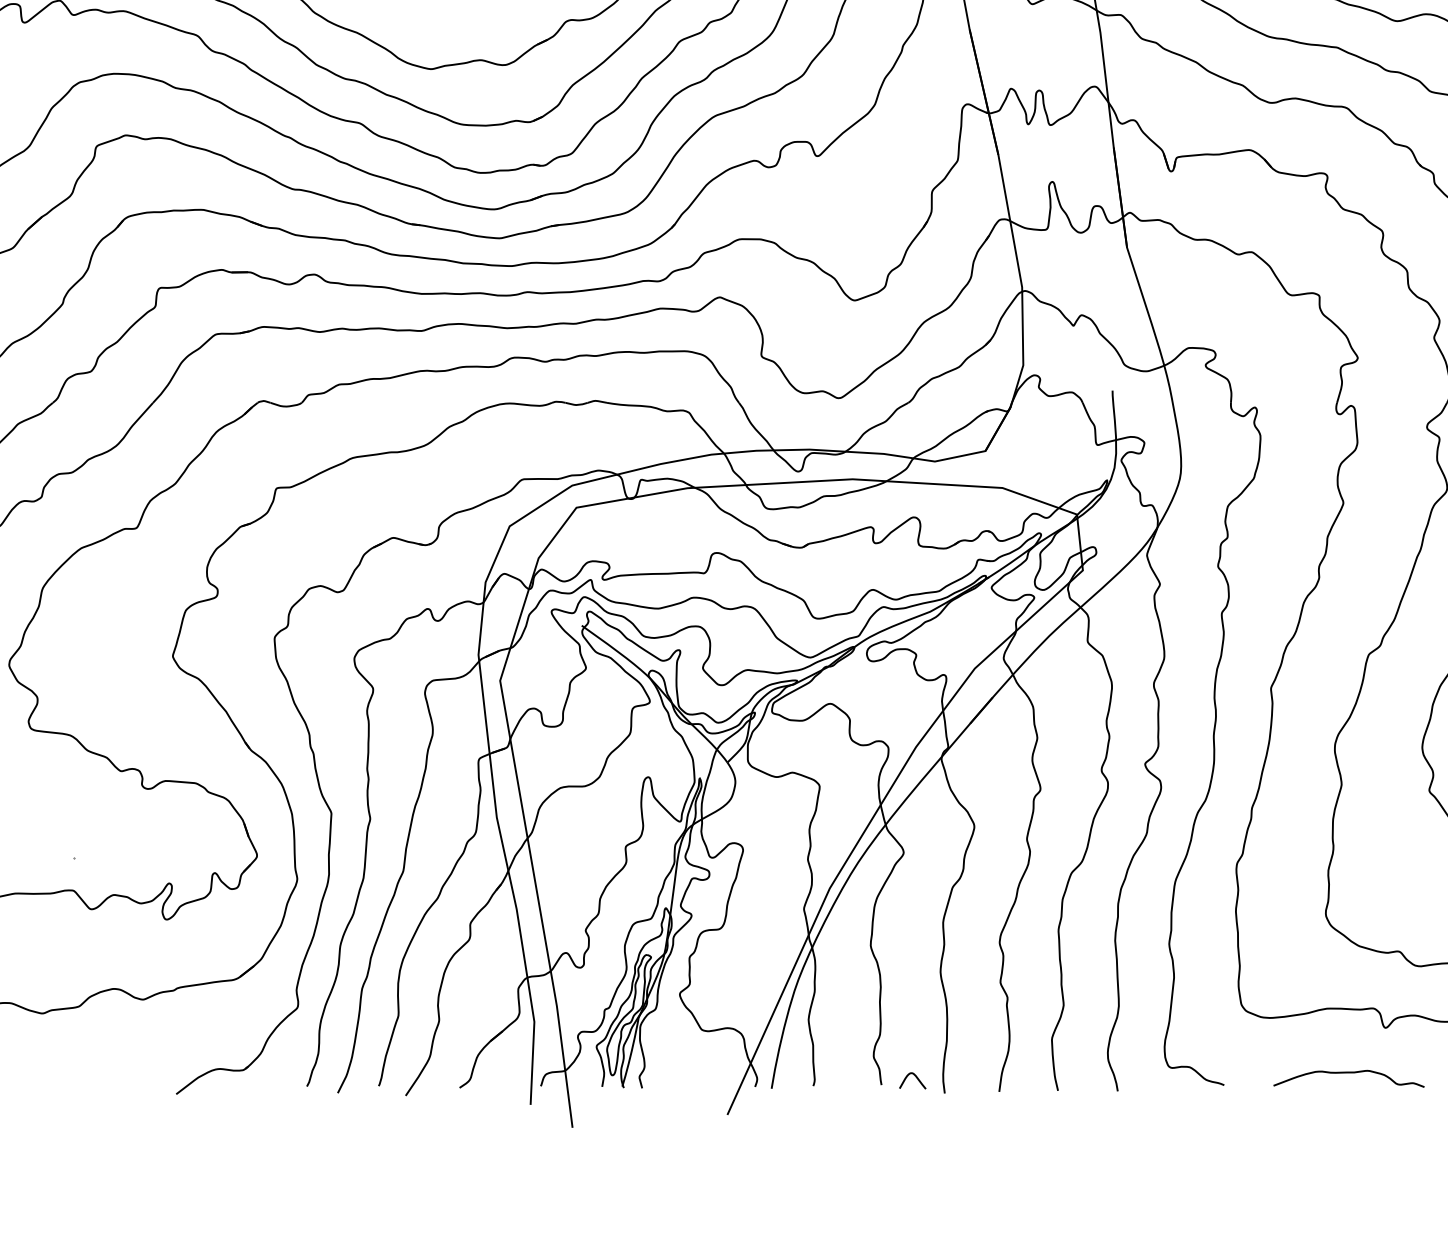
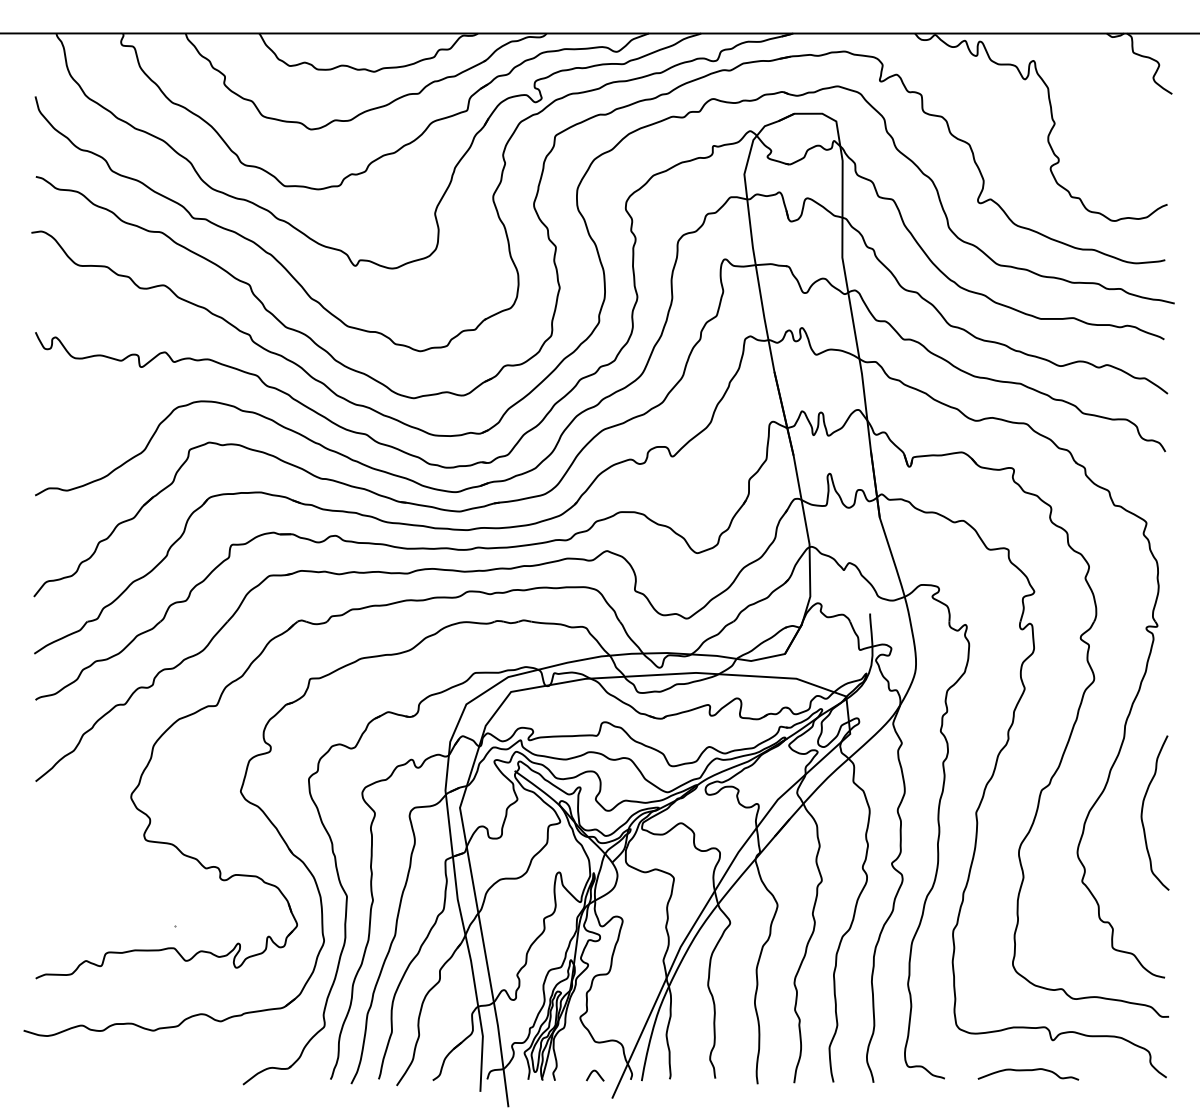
curve: (914, 1077) -> (596, 1073), moved

